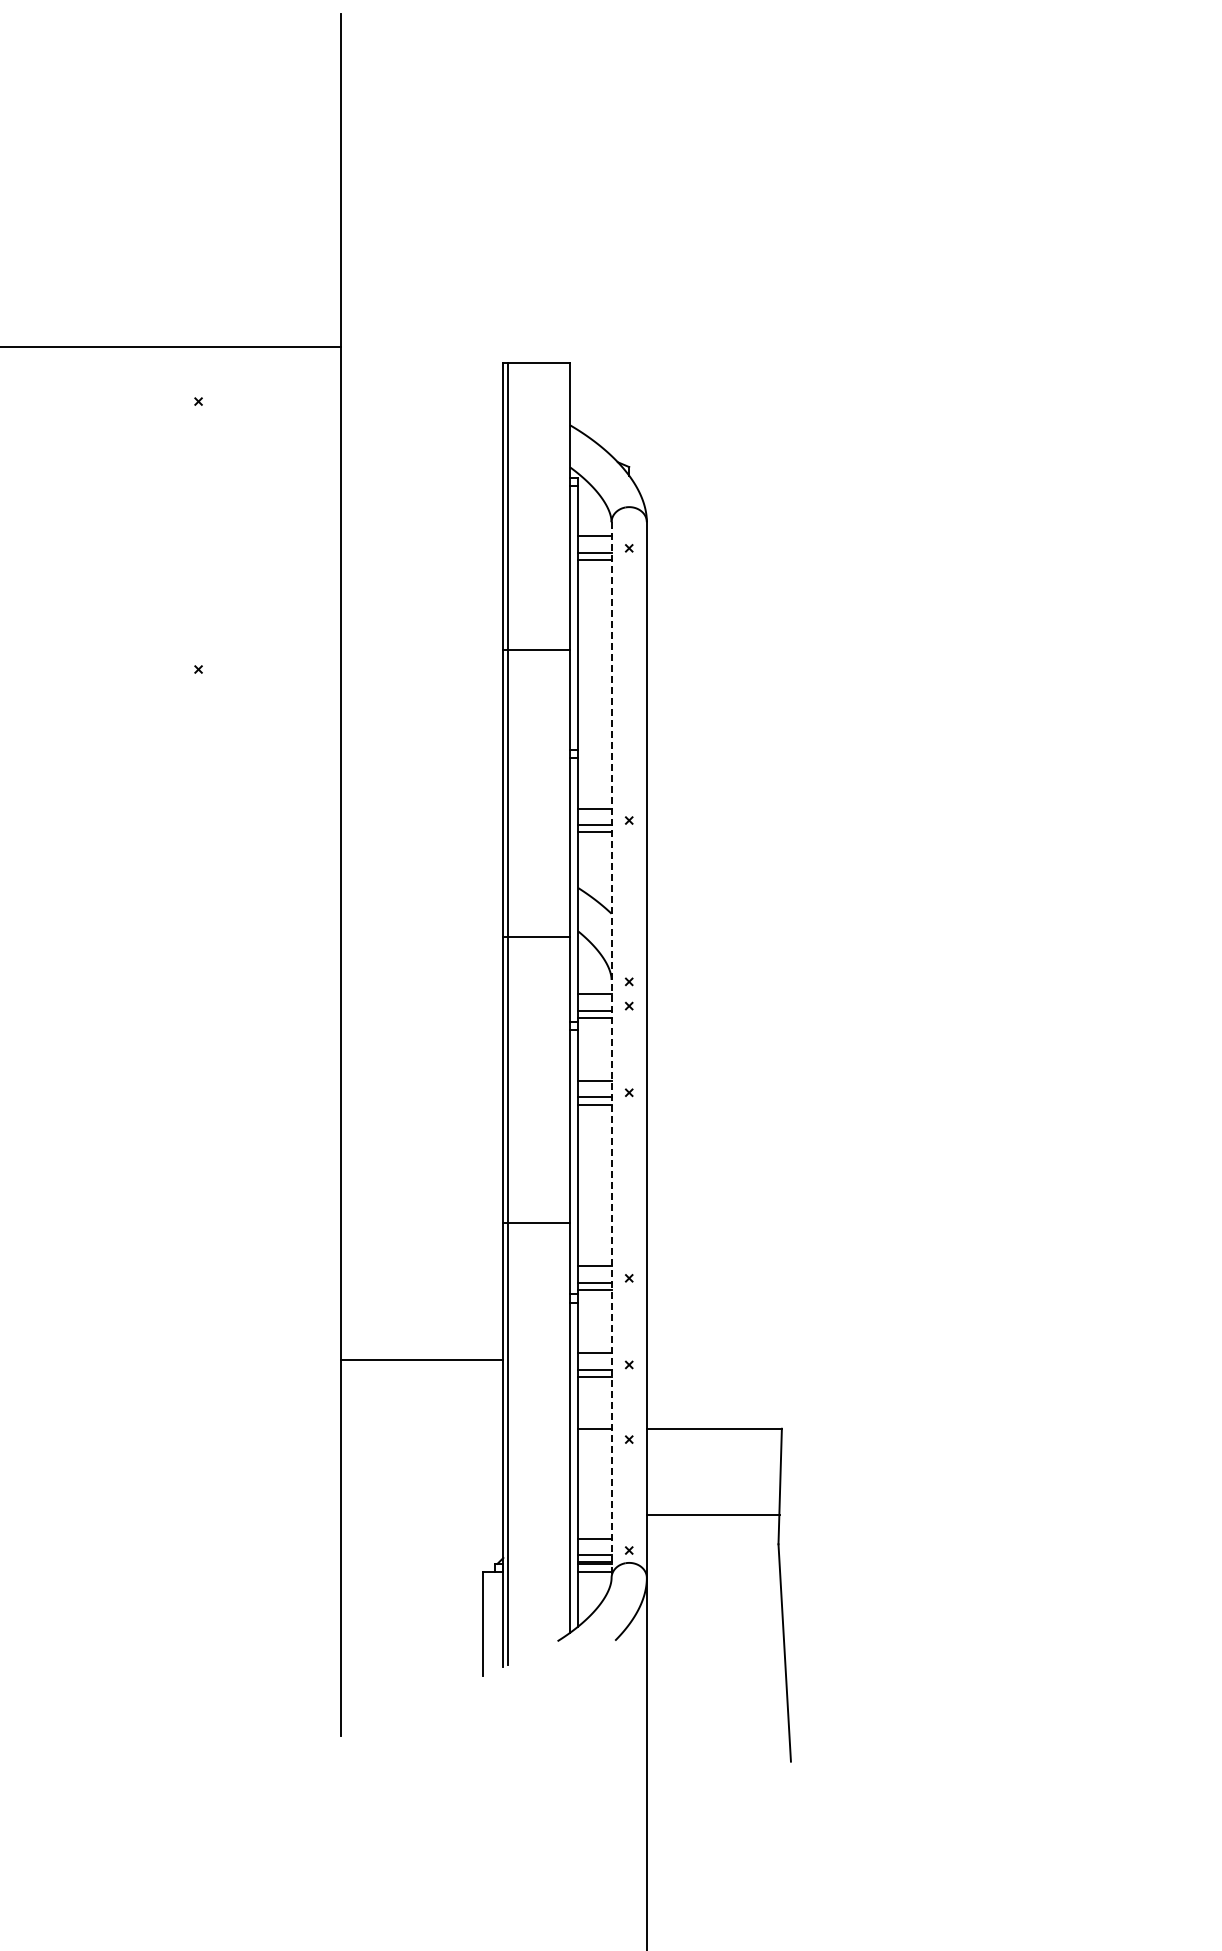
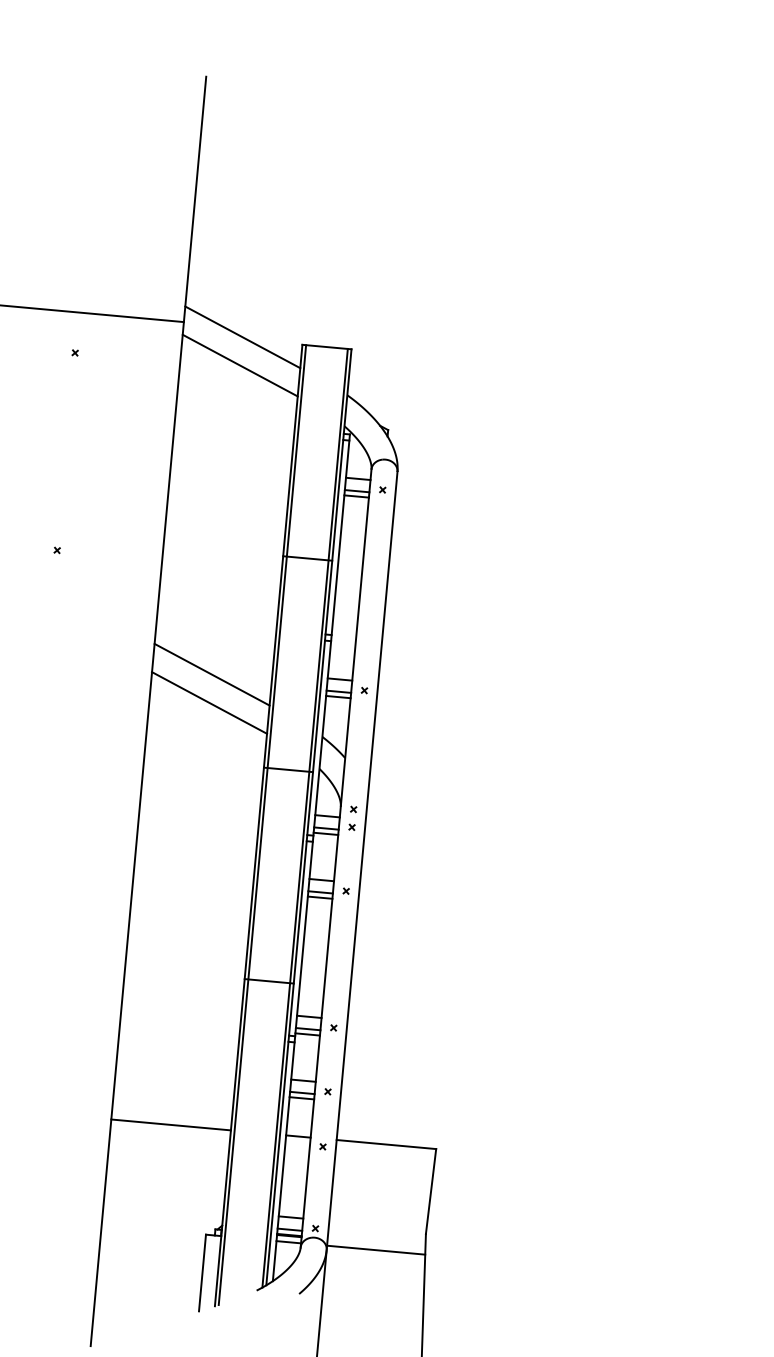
line: (422, 359) -> (243, 336), added
line: (422, 397) -> (240, 364), added
line: (422, 817) -> (212, 674), added
line: (422, 855) -> (209, 702), added
line: (564, 999) -> (304, 818), added
line: (611, 1050) -> (335, 858), dashed -> solid
line: (422, 1359) -> (171, 1124), moved
line: (713, 1515) -> (376, 1250), moved

